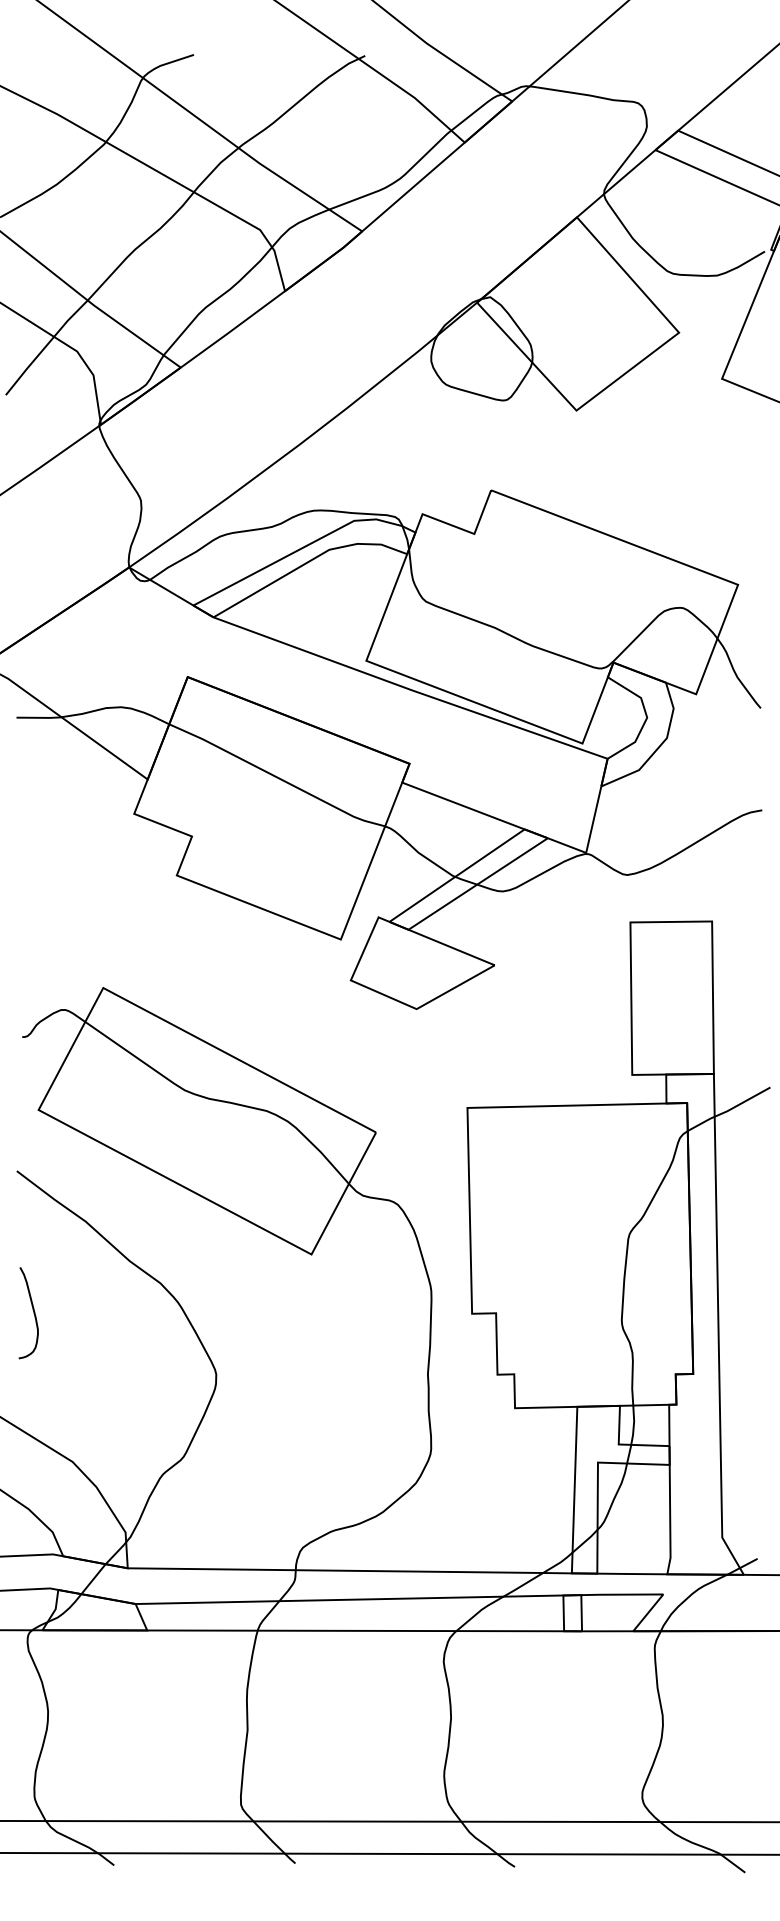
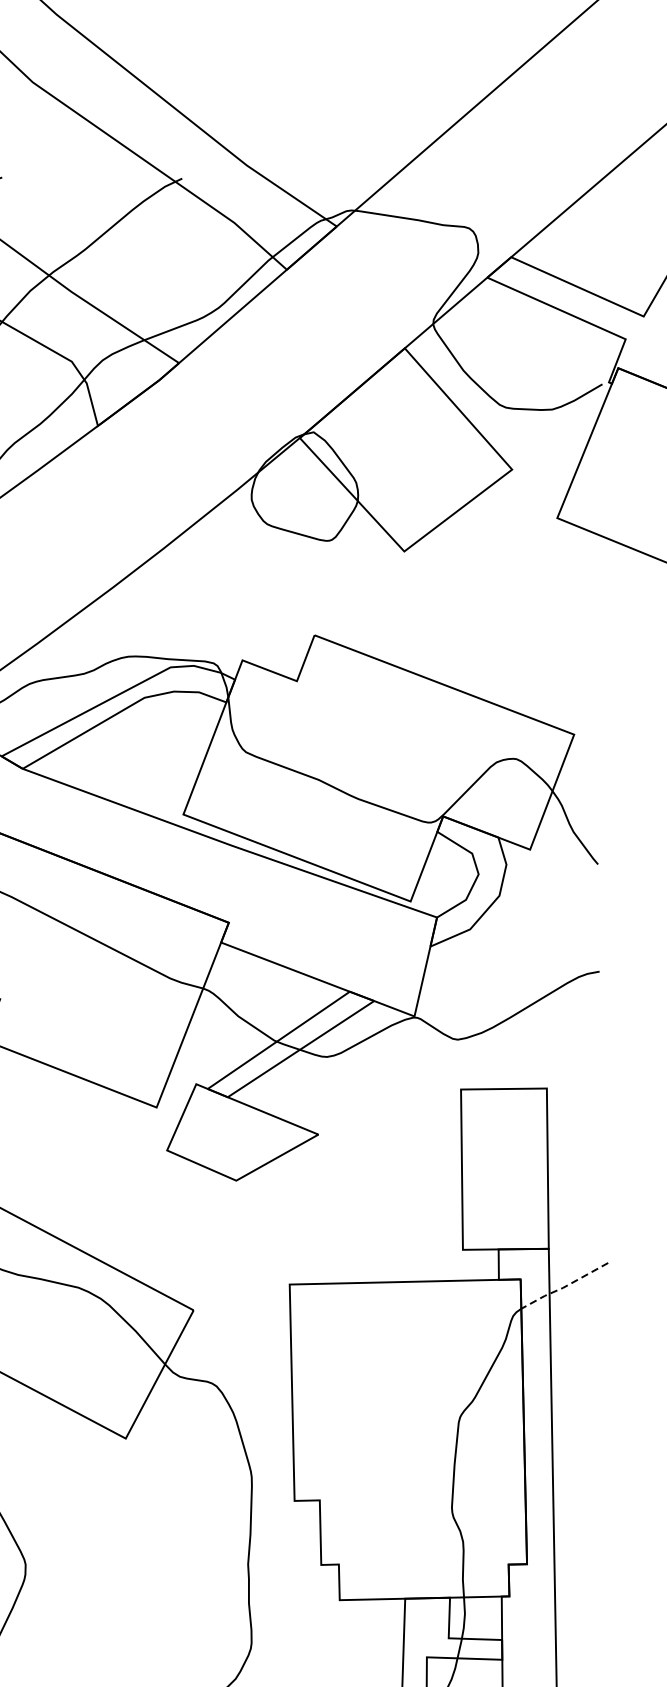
line: (728, 1110) -> (564, 1287), solid -> dashed

